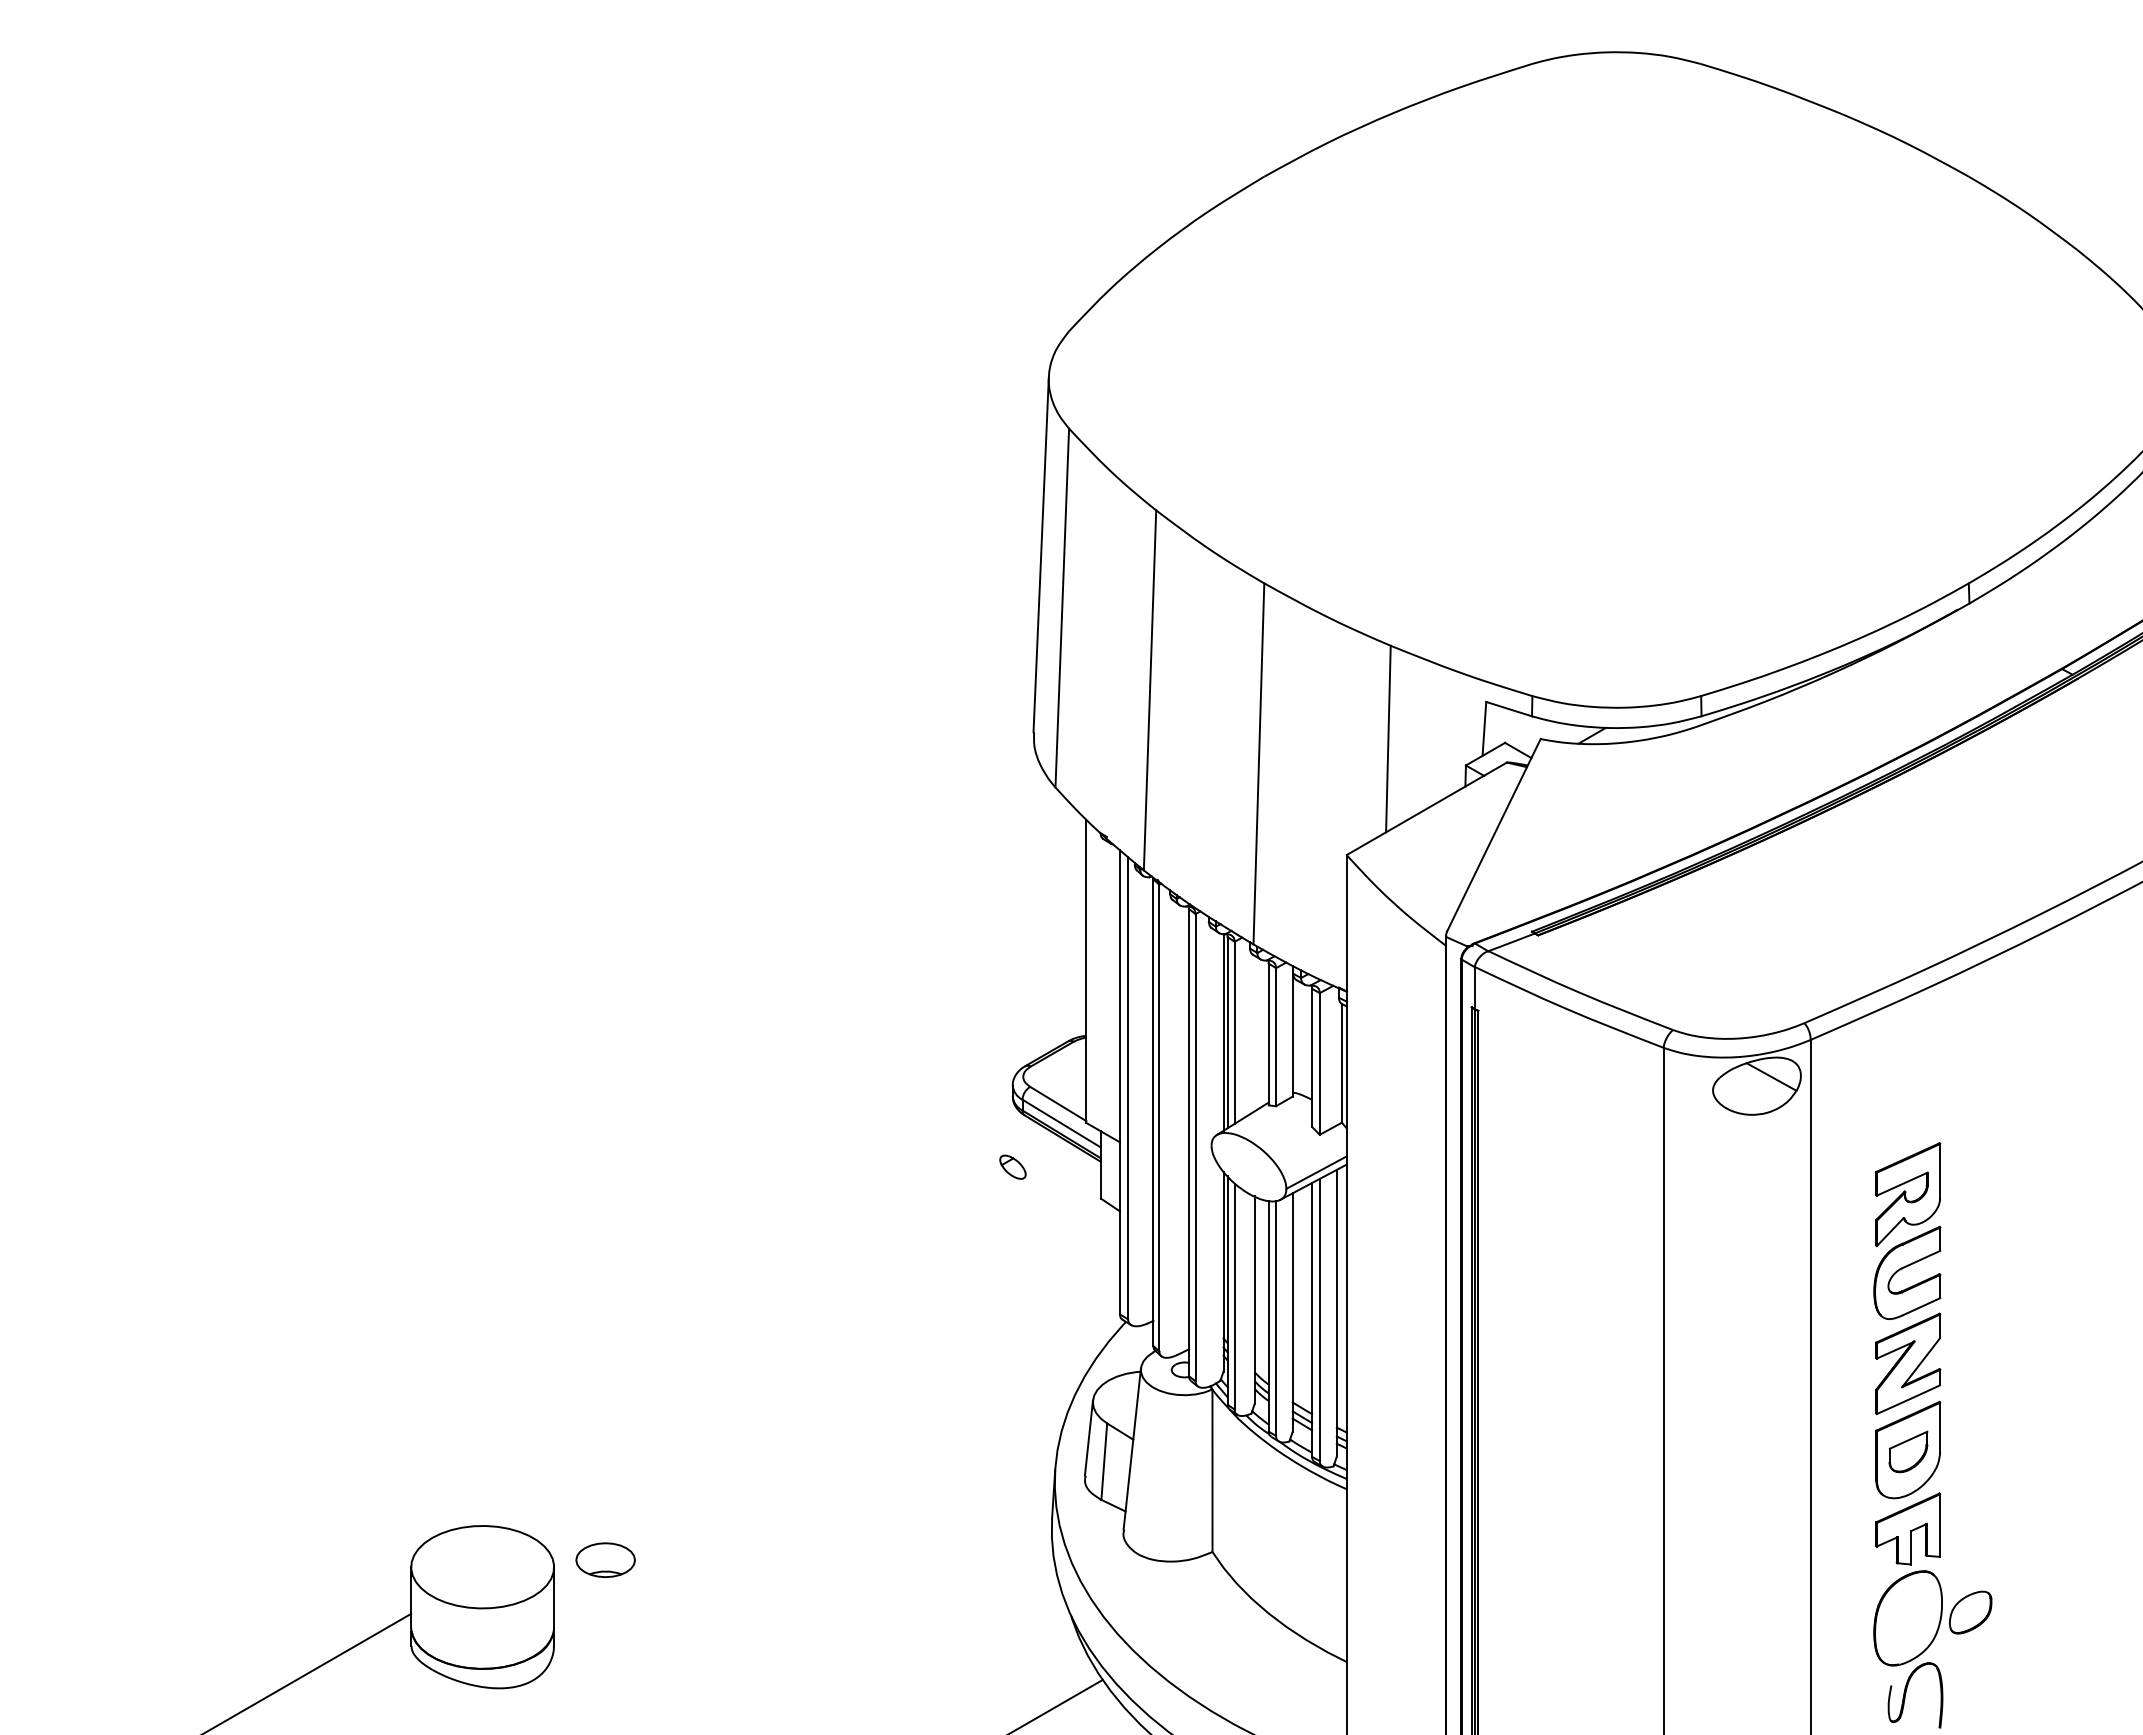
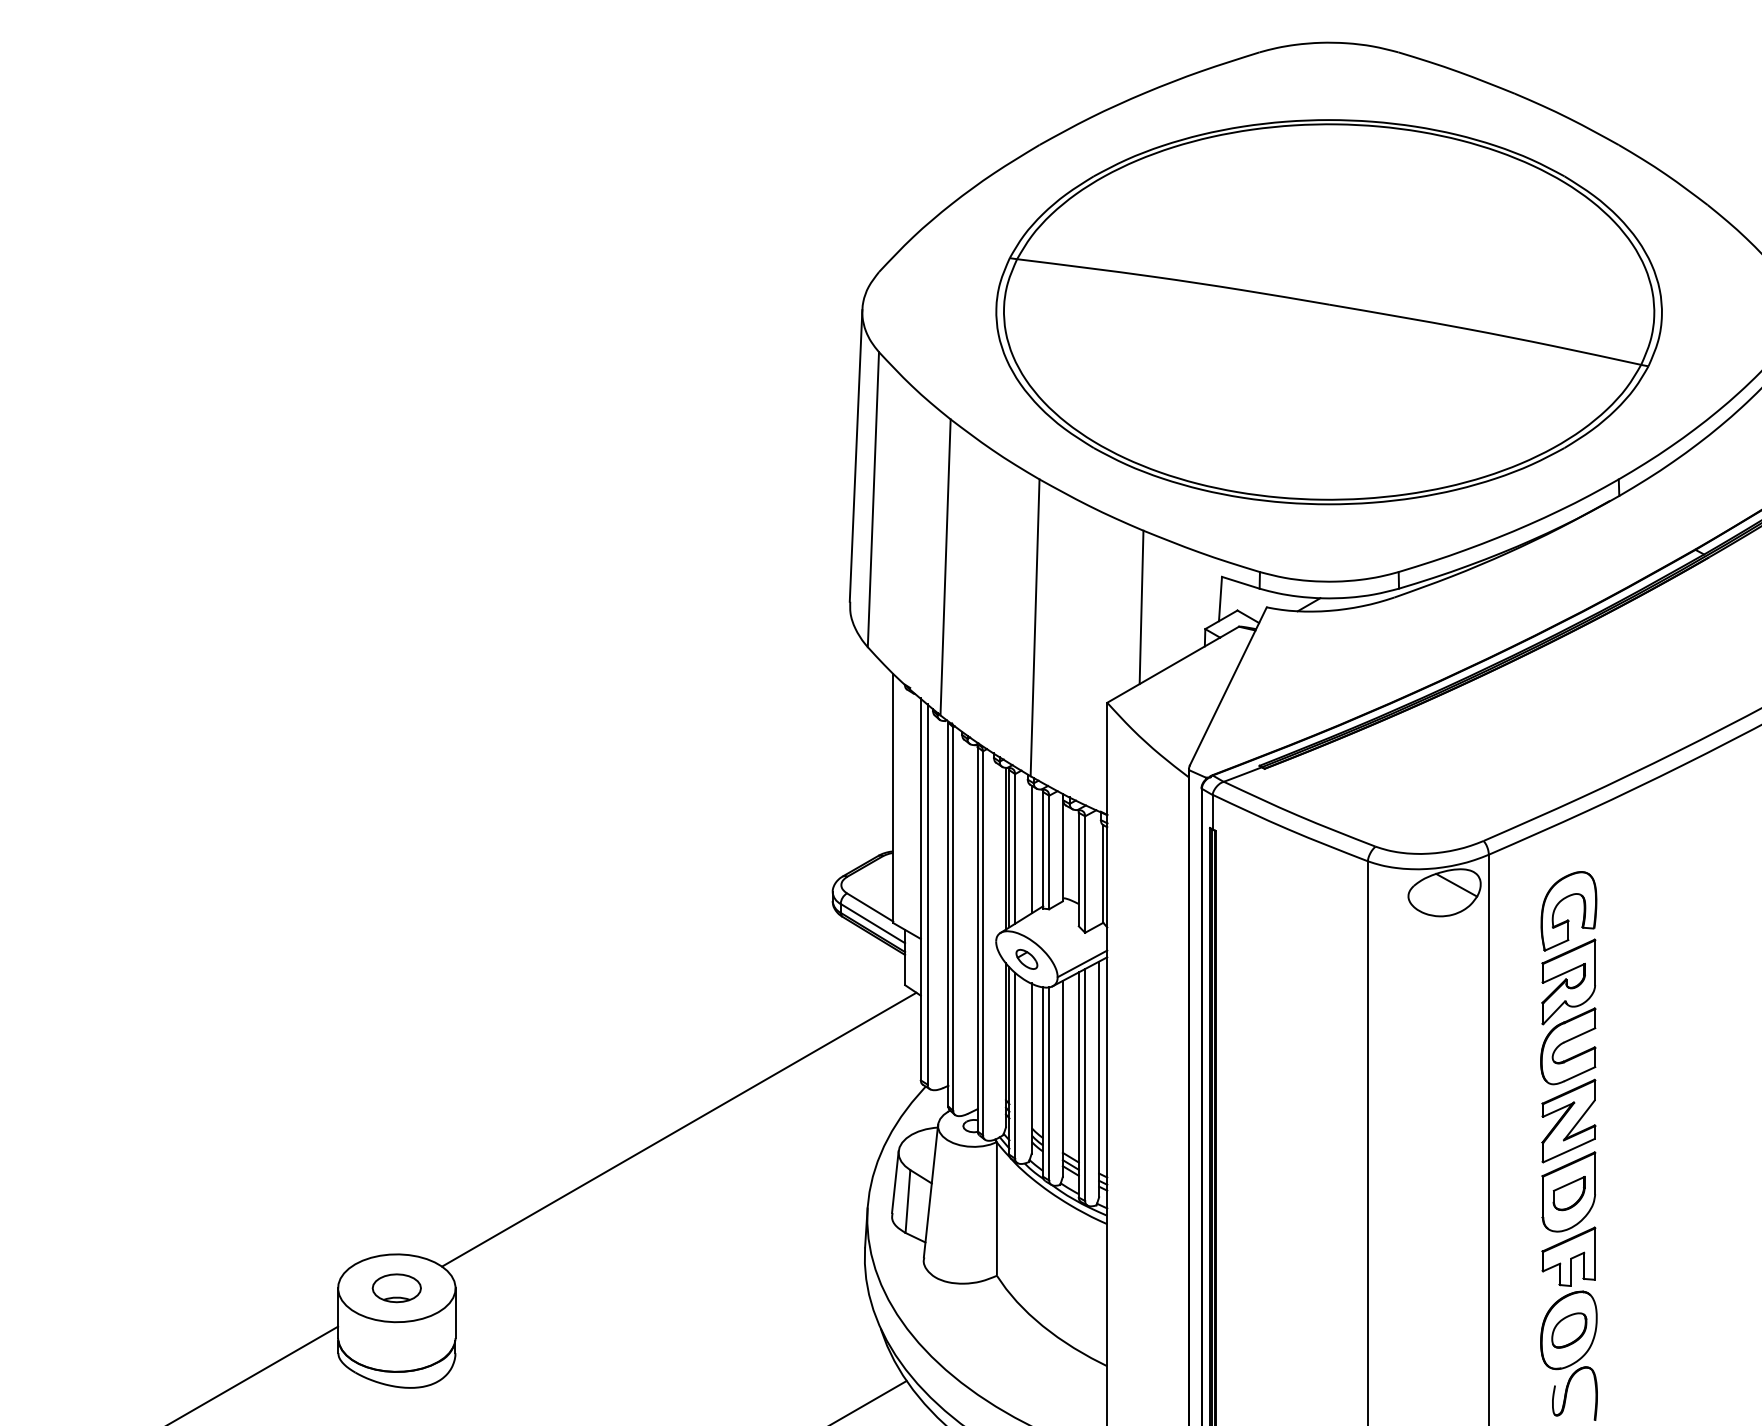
part: (1616, 379) -> (1329, 311), added
line: (1254, 1033) -> (1031, 849), added
part: (1906, 1118) -> (1567, 919), added
part: (1012, 1166) -> (1026, 958), moved
line: (825, 1373) -> (678, 1129), added
part: (605, 1560) -> (396, 1288), moved
part: (1970, 1612) -> (1569, 1330), moved

